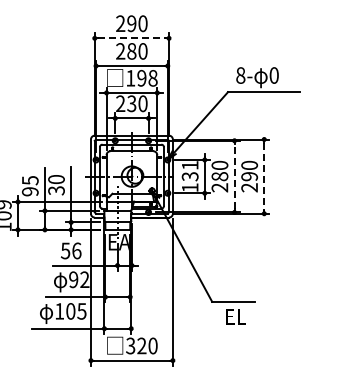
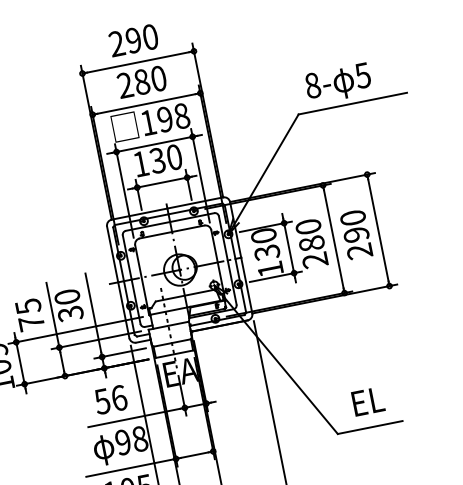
line: (132, 38) -> (139, 62), dashed -> solid
text: (273, 75) -> (361, 75), 0 -> 5
text: (120, 103) -> (140, 163), 230 -> 130
text: (189, 165) -> (262, 236), 131 -> 130
line: (234, 176) -> (333, 239), dashed -> solid
line: (264, 177) -> (379, 231), dashed -> solid
text: (29, 191) -> (30, 323), 95 -> 75
text: (84, 279) -> (139, 438), 92 -> 98
text: (235, 316) -> (367, 400), moved

